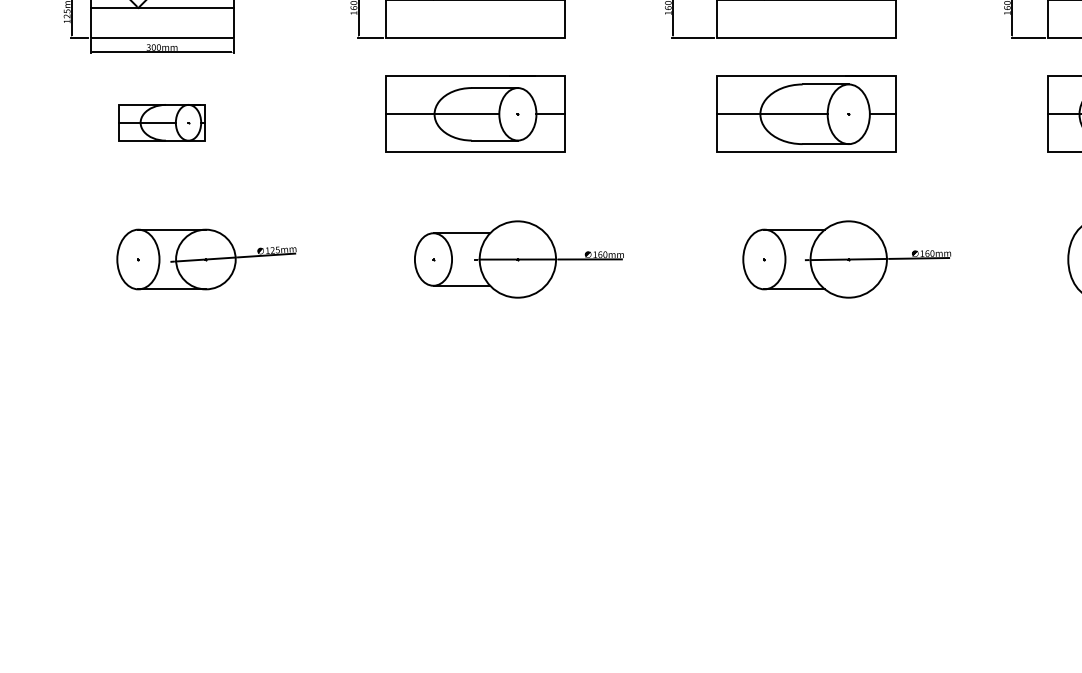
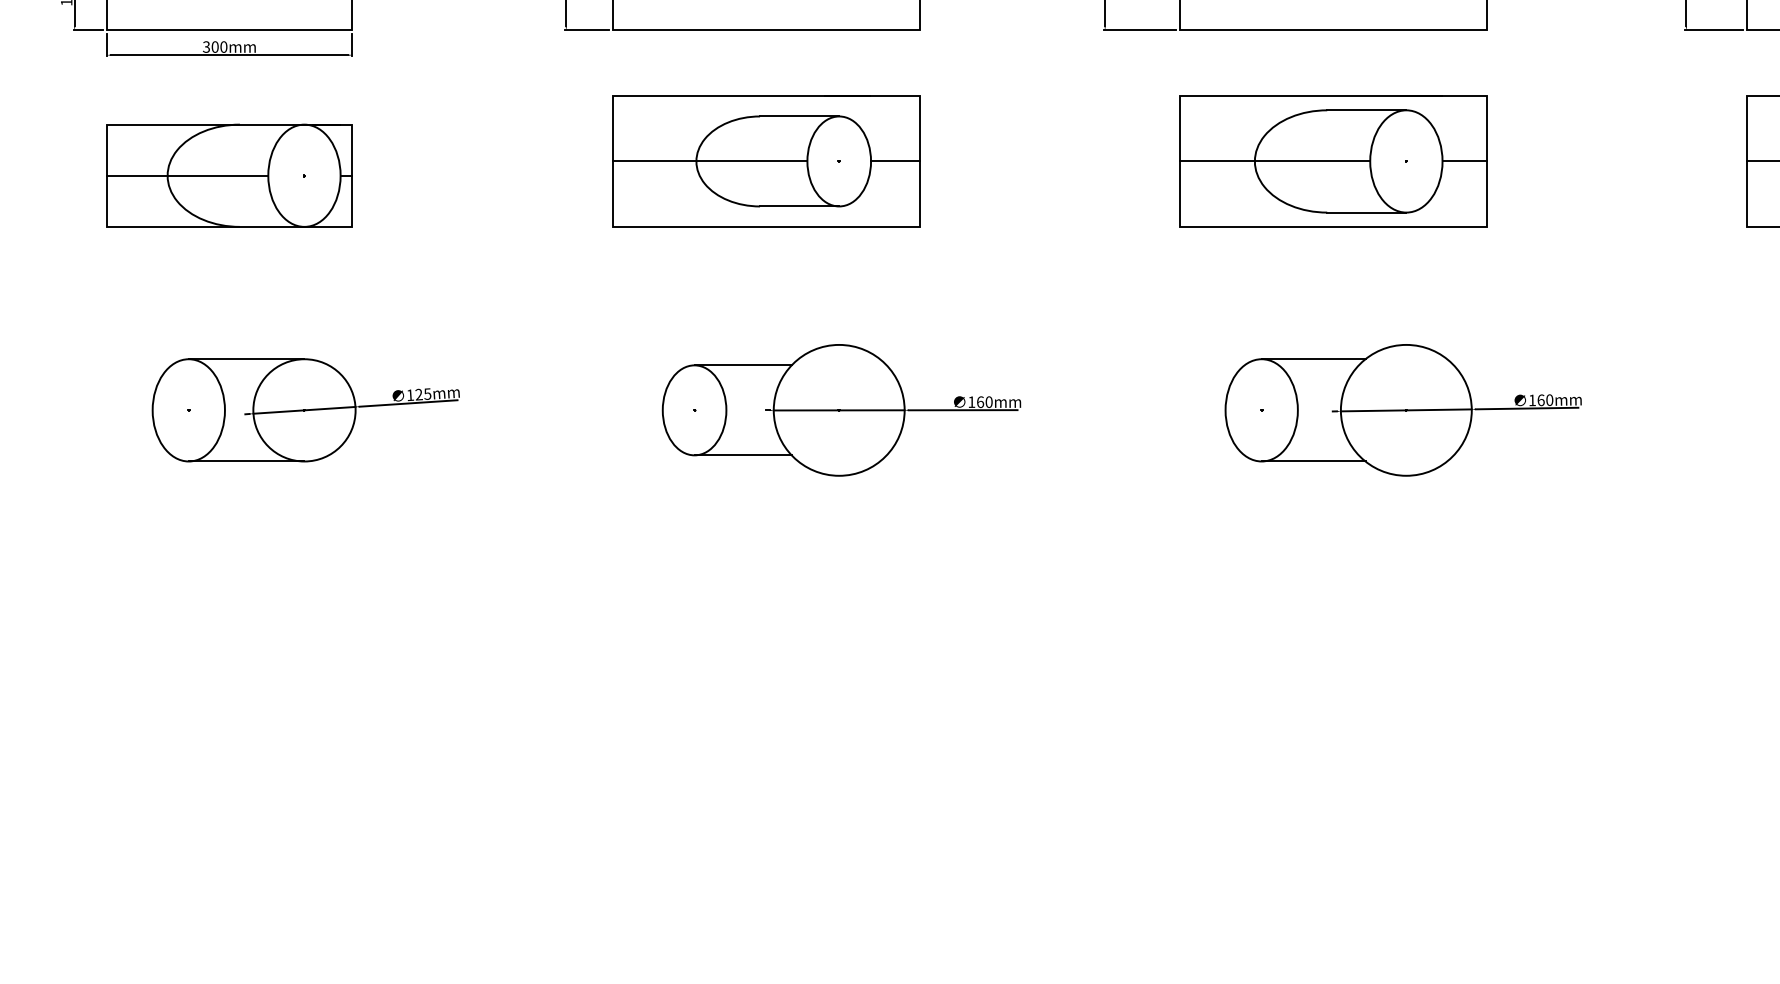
part: (162, 122) -> (230, 175), size x1.67

